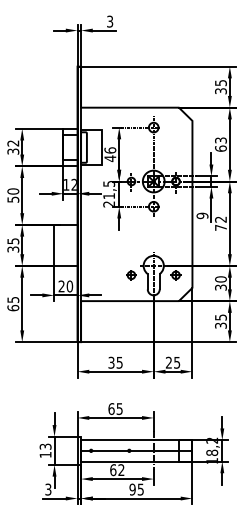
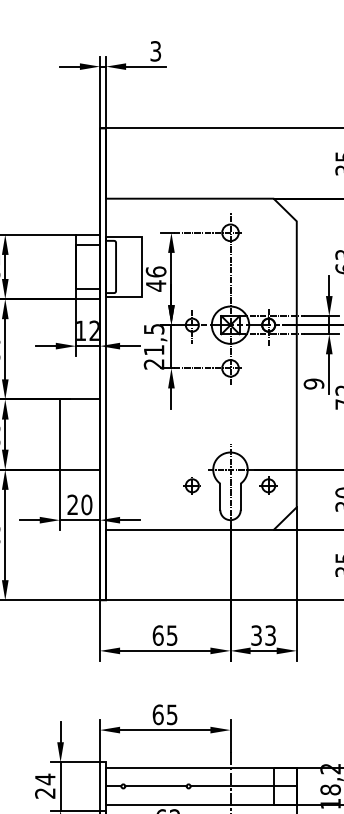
text: (111, 362) -> (158, 635), 35 -> 65
text: (173, 362) -> (264, 635), 25 -> 33
text: (45, 450) -> (45, 785), 13 -> 24

